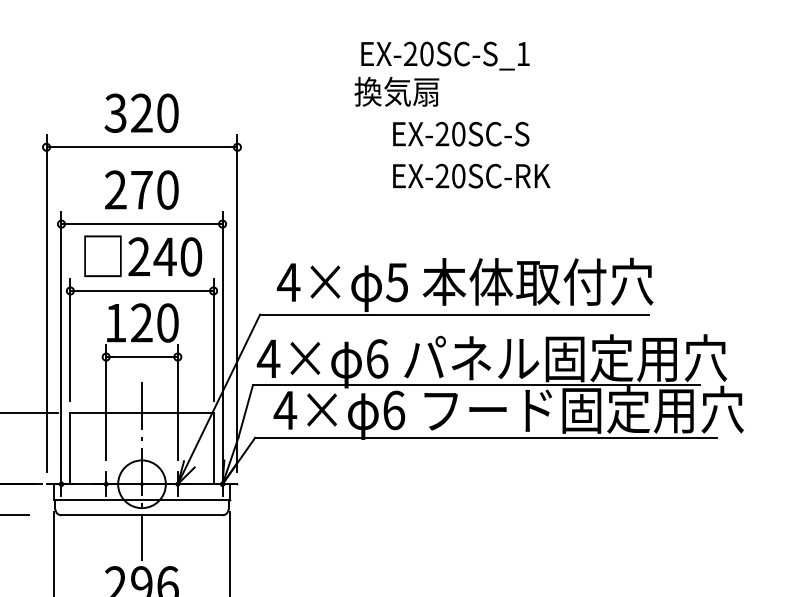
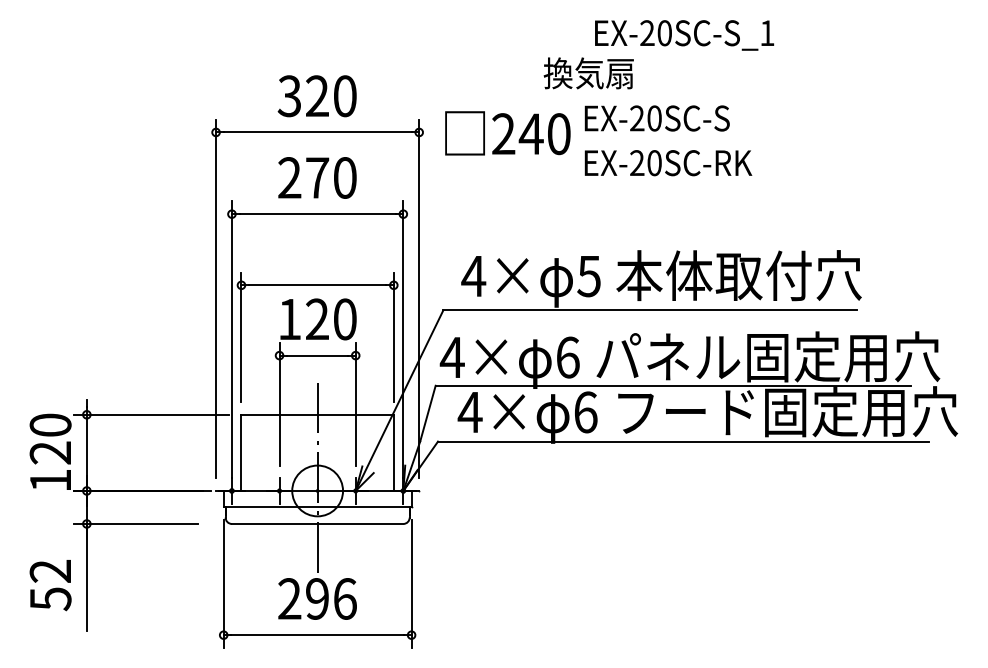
text: (445, 56) -> (684, 35), moved
text: (142, 256) -> (507, 133), moved

